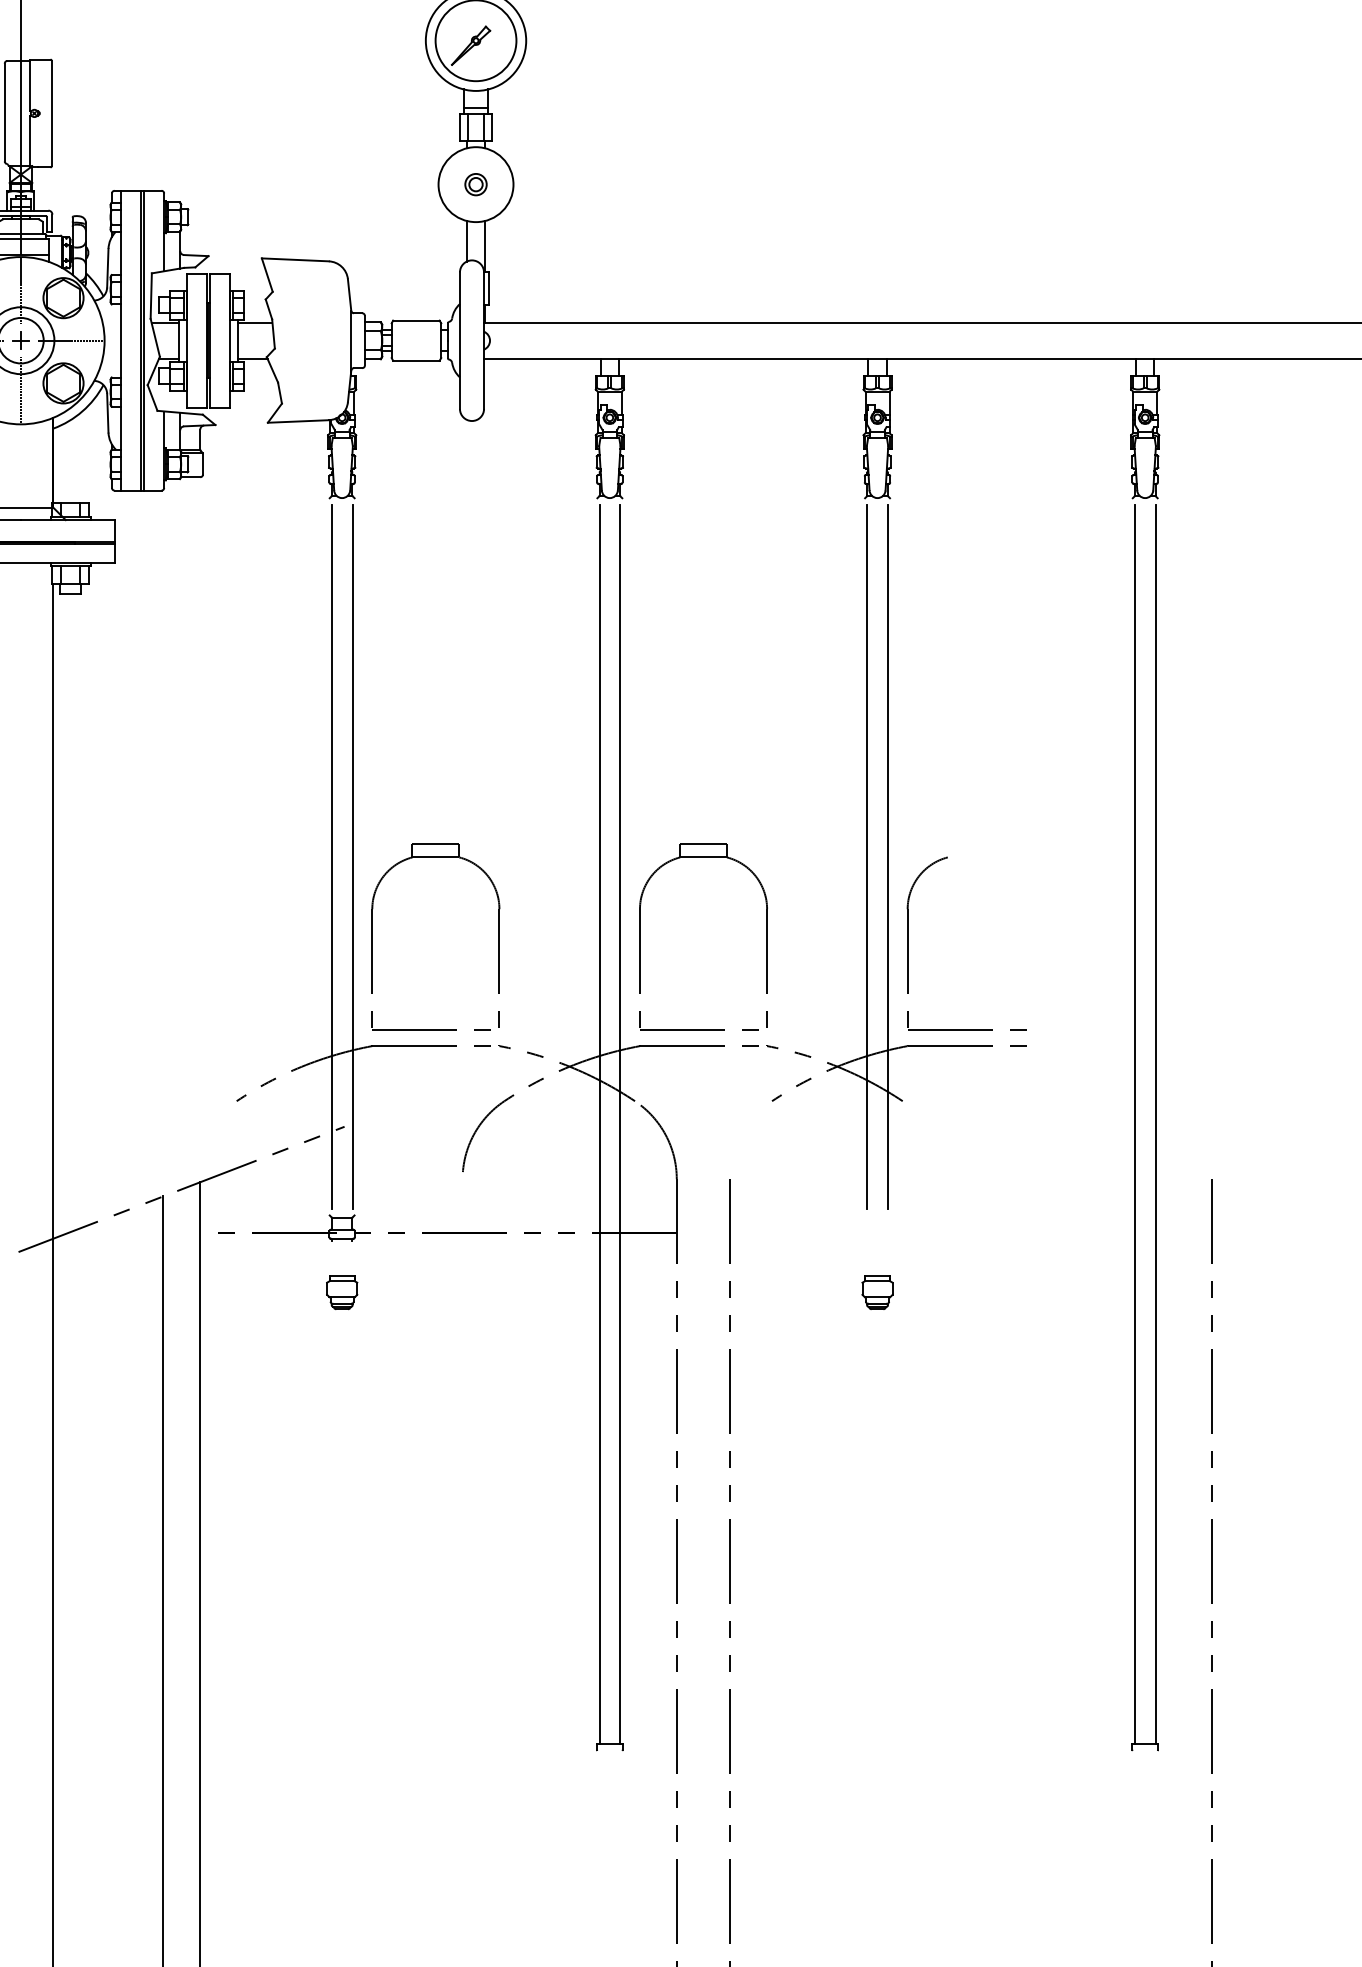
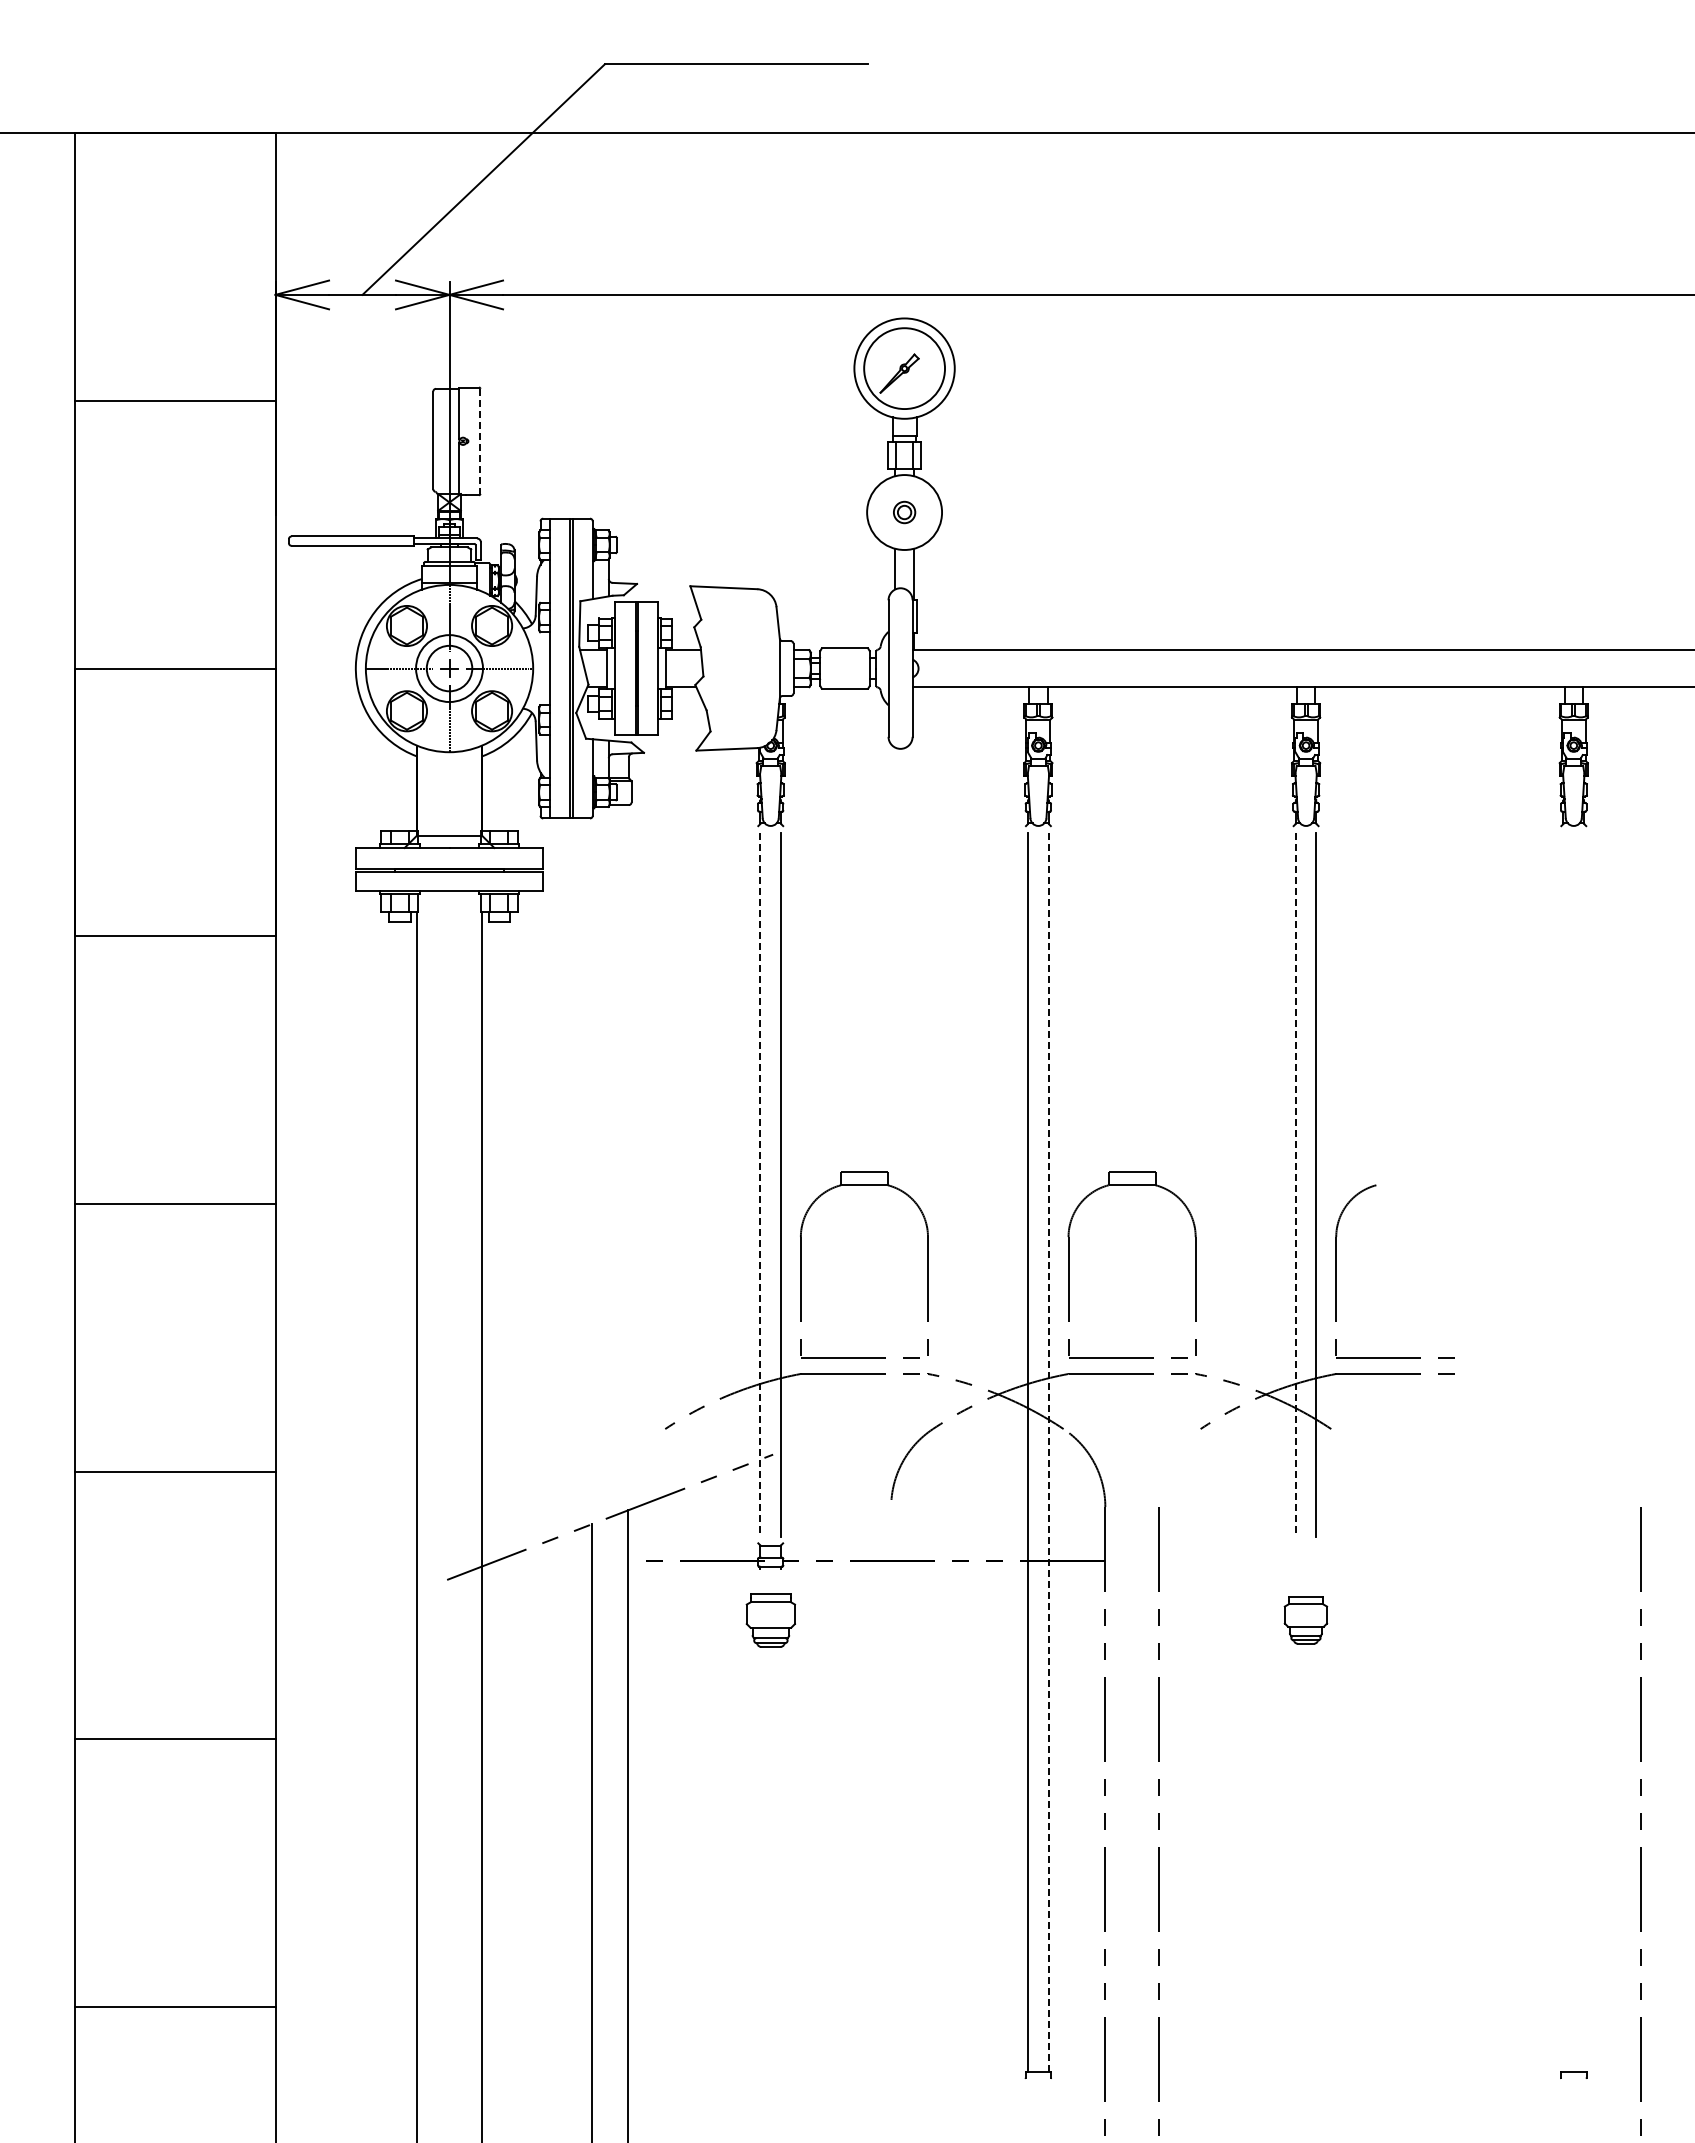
line: (51, 113) -> (480, 441), solid -> dashed
line: (331, 857) -> (760, 1185), solid -> dashed
line: (866, 857) -> (1295, 1185), solid -> dashed
line: (619, 1124) -> (1048, 1452), solid -> dashed
line: (1134, 1124) -> (1563, 1452), removed
line: (1155, 1124) -> (1584, 1452), removed
part: (341, 1292) -> (770, 1620), size x1.6
part: (877, 1292) -> (1306, 1620), size x1.4

